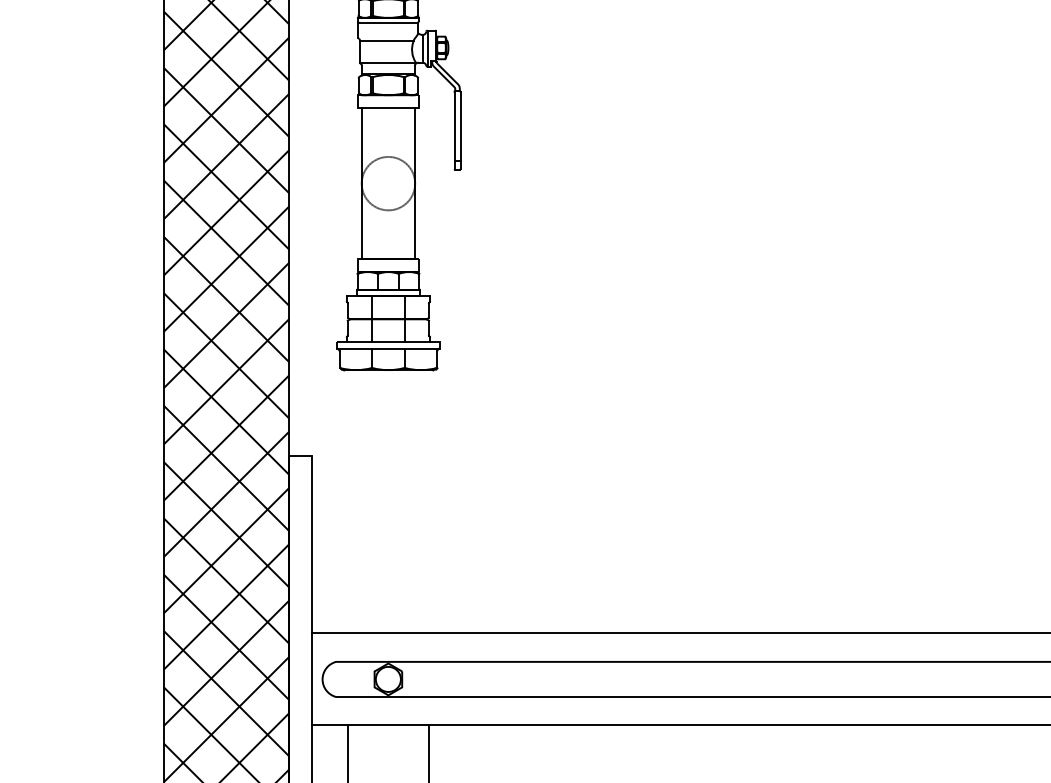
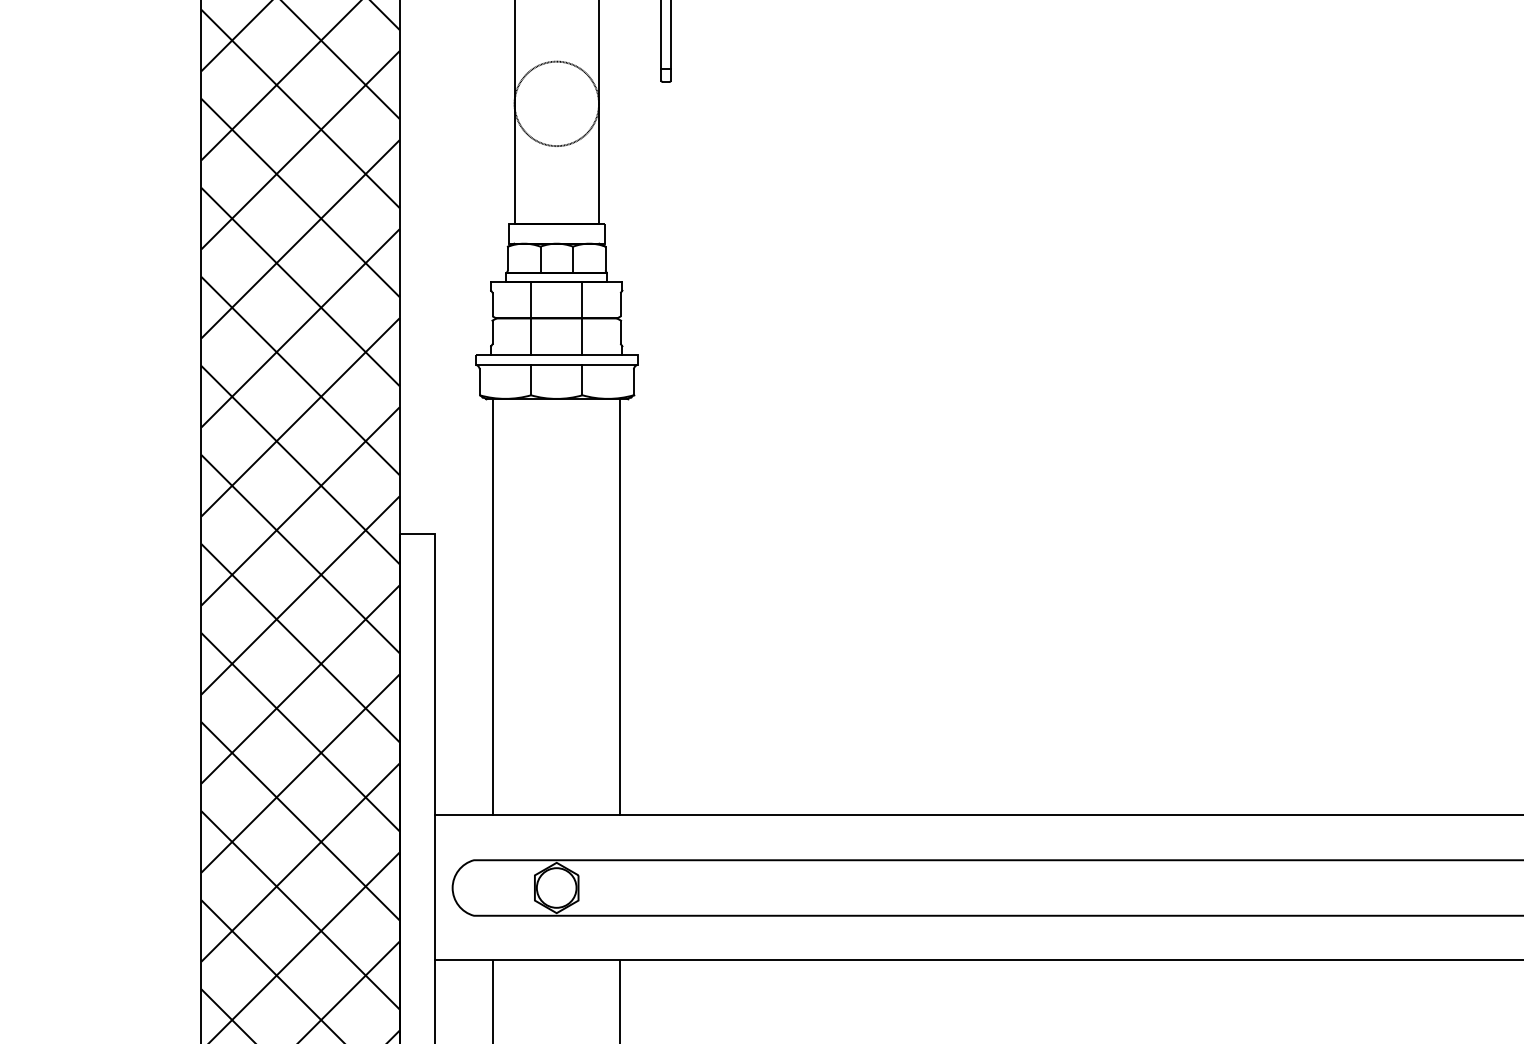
line: (348, 501) -> (493, 606), added
line: (428, 501) -> (620, 606), added

